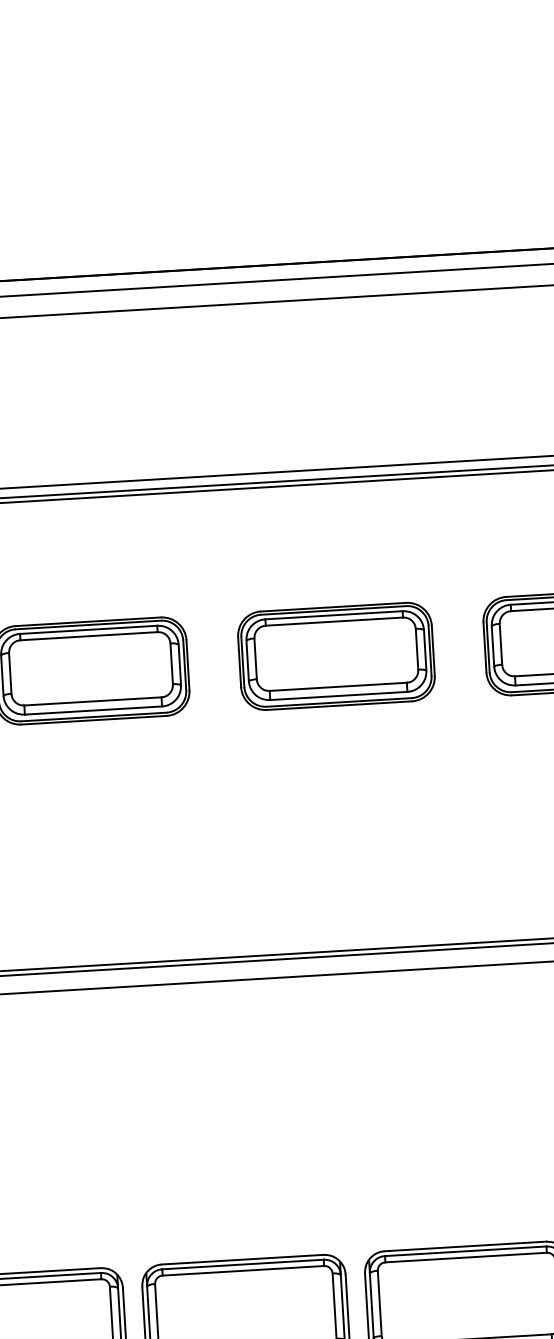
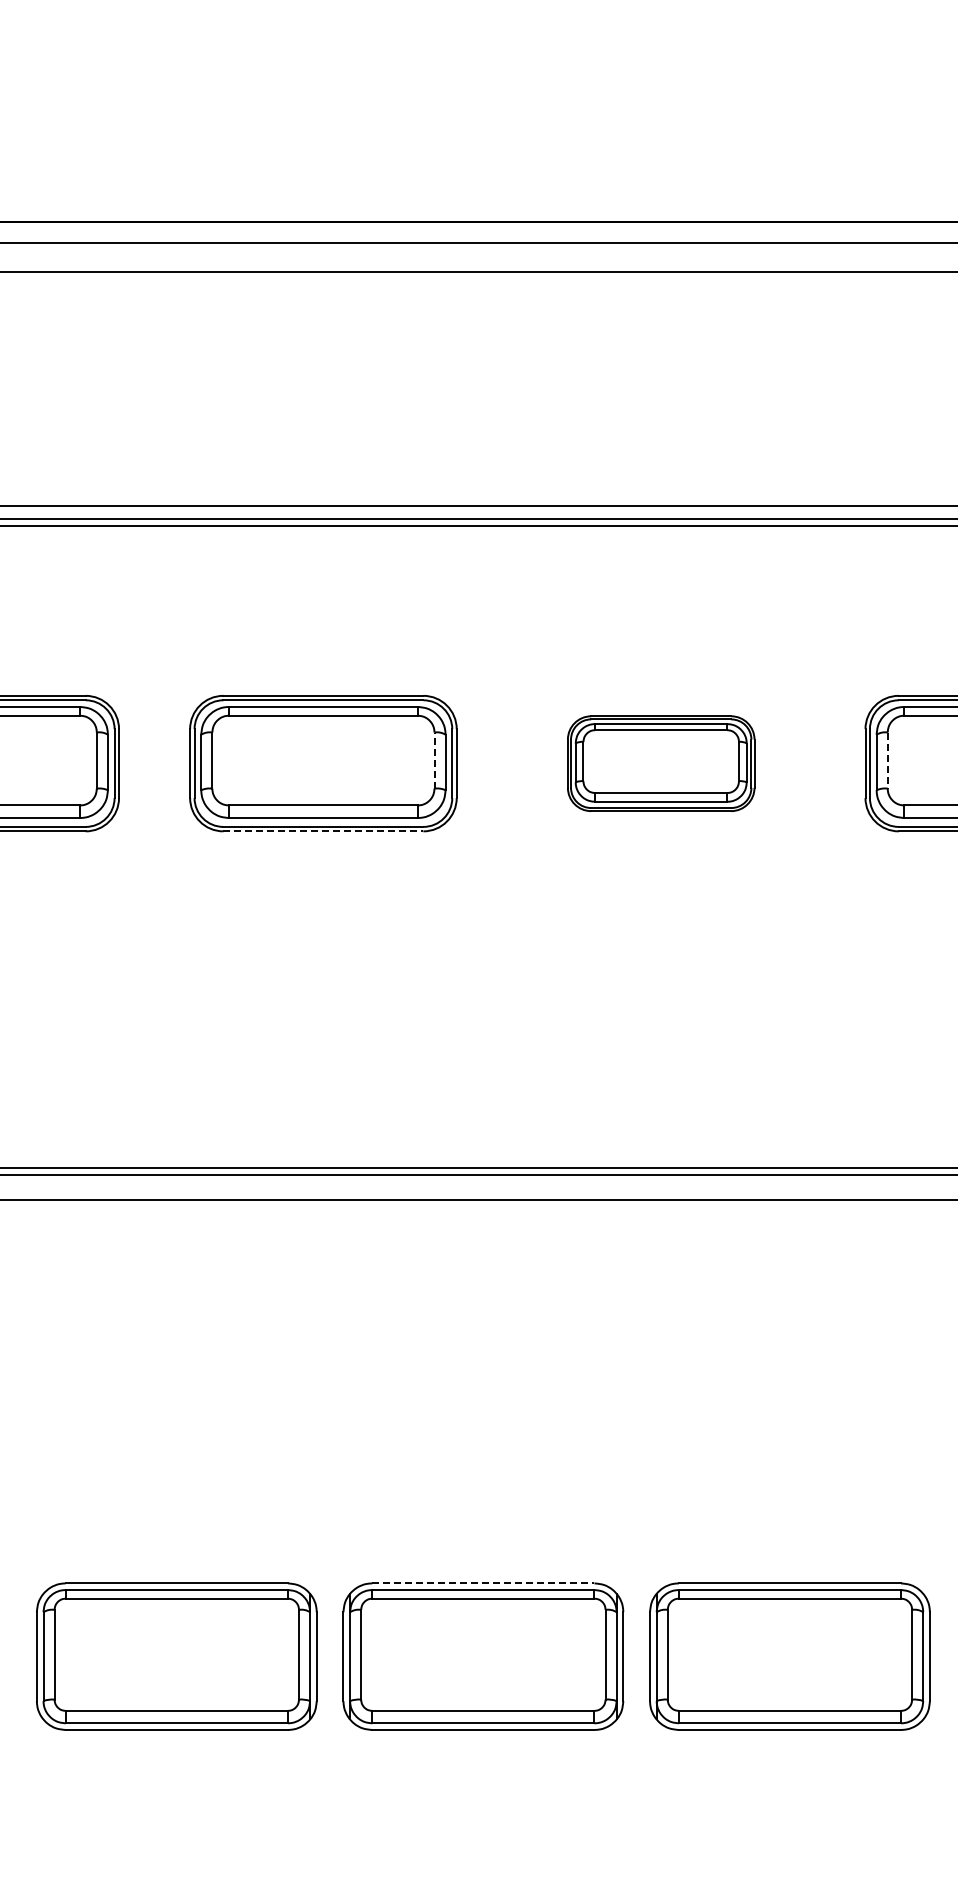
line: (500, 645) -> (887, 761), solid -> dashed
part: (336, 656) -> (661, 763), size x0.7
line: (171, 663) -> (434, 760), solid -> dashed
line: (94, 720) -> (323, 831), solid -> dashed
line: (242, 1259) -> (483, 1583), solid -> dashed

